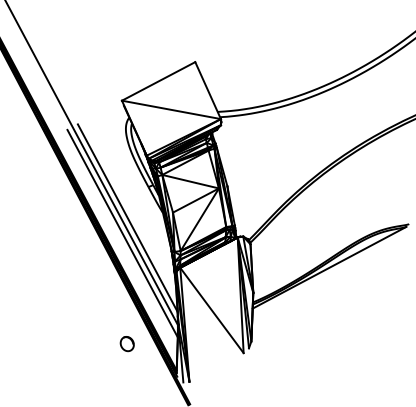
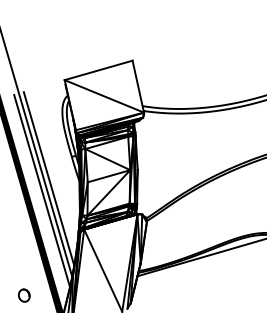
part: (126, 344) -> (23, 295), moved

